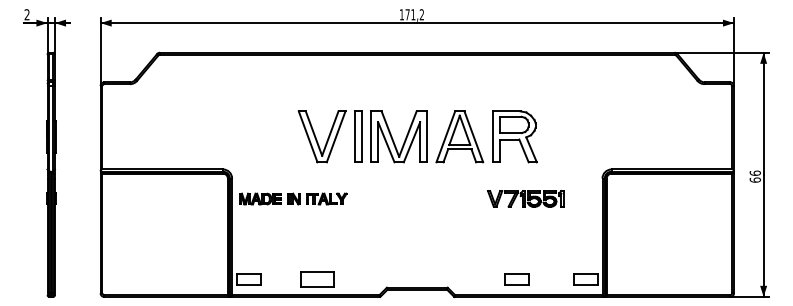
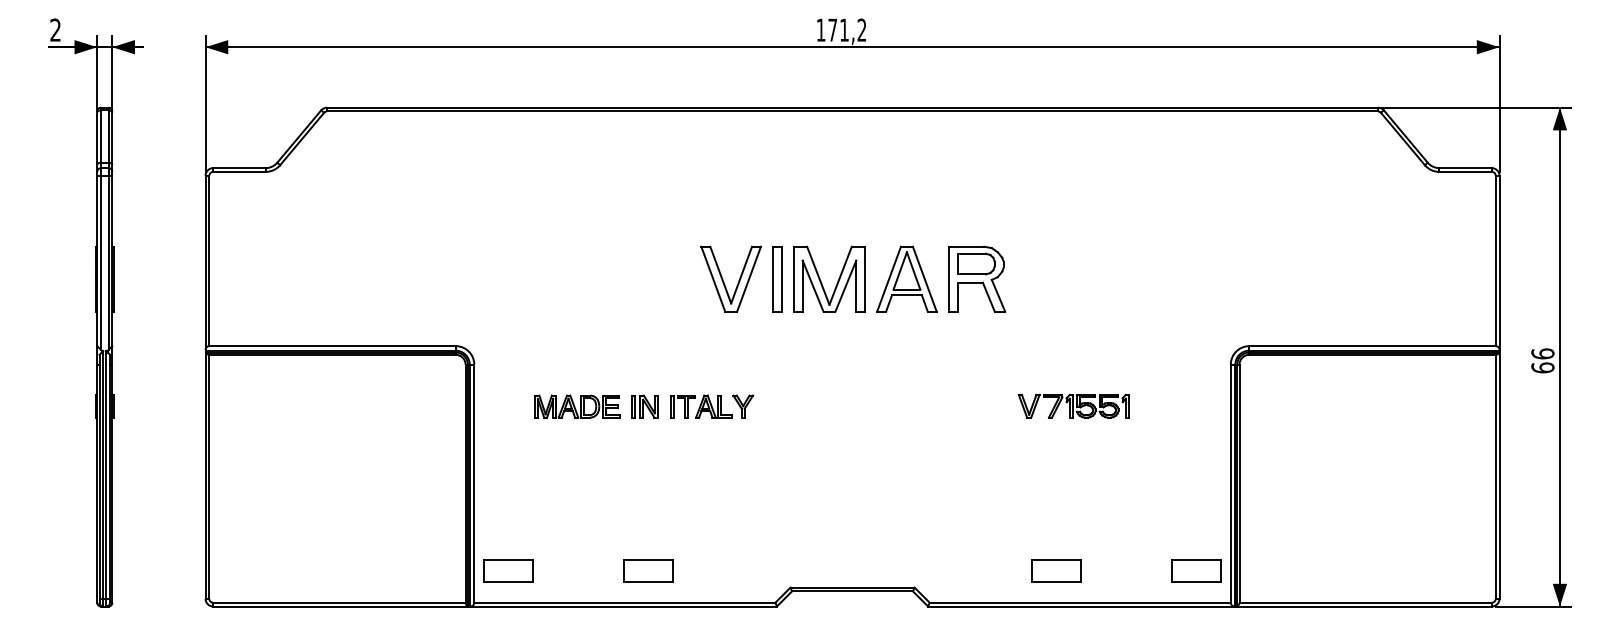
part: (417, 136) -> (852, 278), size x0.62
part: (293, 198) -> (644, 405), moved
part: (525, 198) -> (1073, 405), size x0.71
part: (317, 279) -> (648, 570), size x0.71

